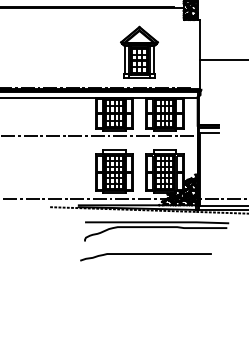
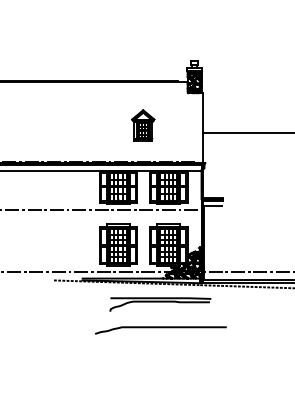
part: (138, 52) -> (142, 125), size x0.6
part: (156, 231) -> (160, 304), size x0.7
curve: (145, 255) -> (160, 328), moved

